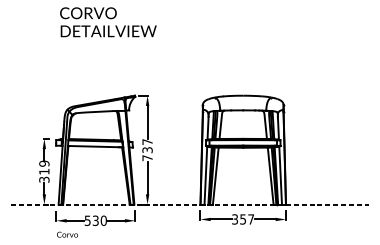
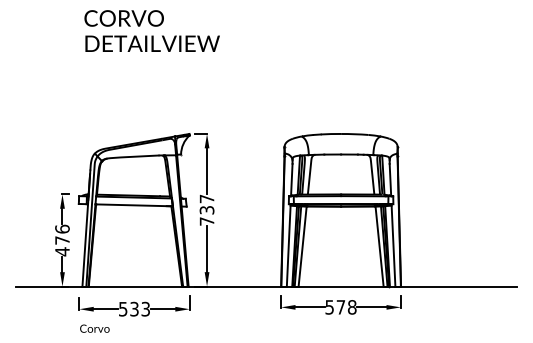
text: (44, 171) -> (62, 240), 319 -> 476
line: (190, 204) -> (266, 286), dashed -> solid
text: (242, 219) -> (340, 307), 357 -> 578
text: (103, 220) -> (145, 308), 530 -> 533

